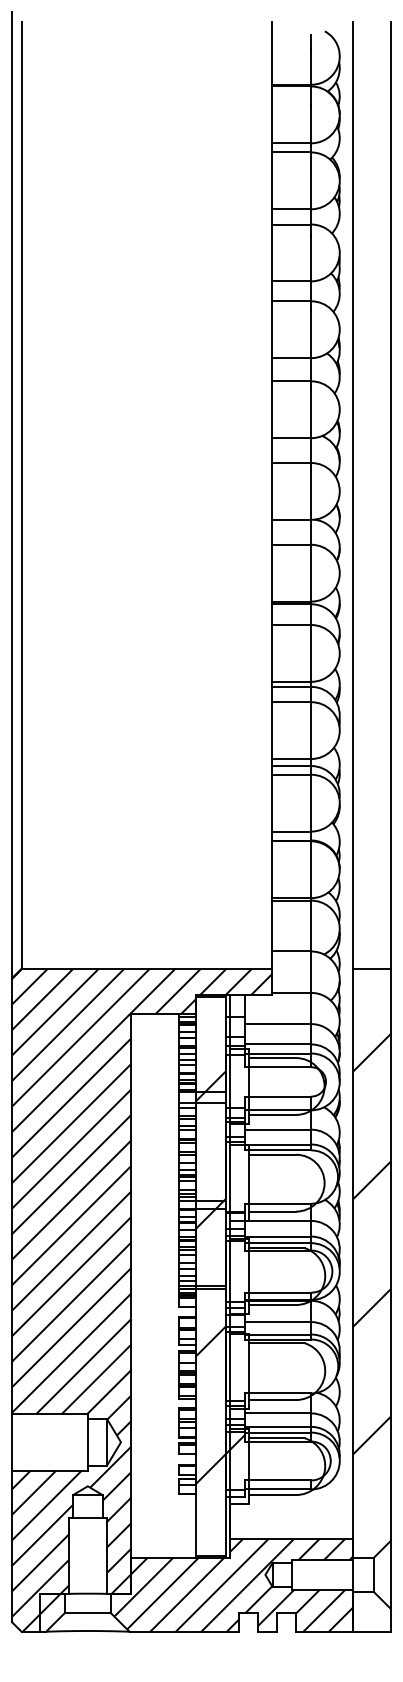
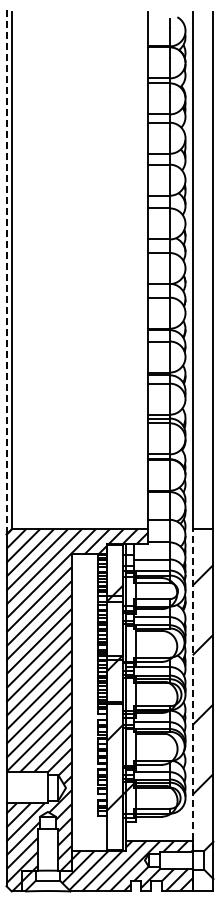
line: (12, 494) -> (6, 270), solid -> dashed
line: (352, 1263) -> (192, 690), solid -> dashed

